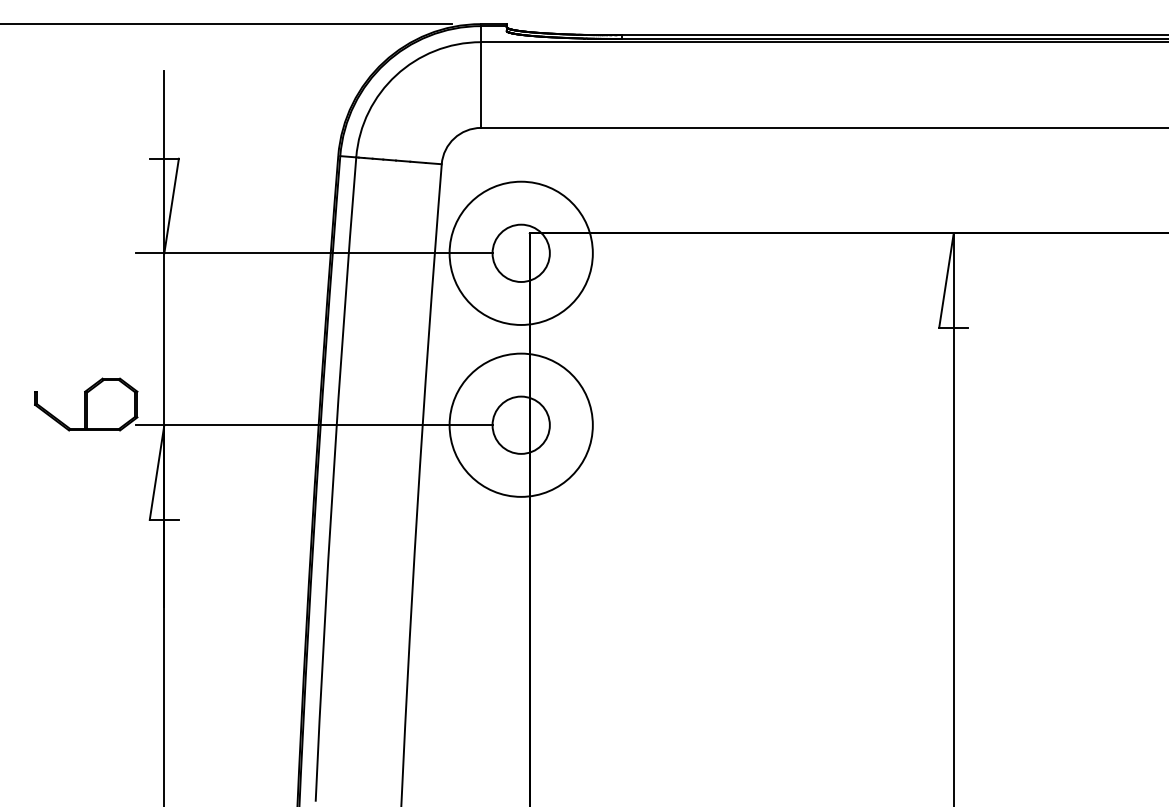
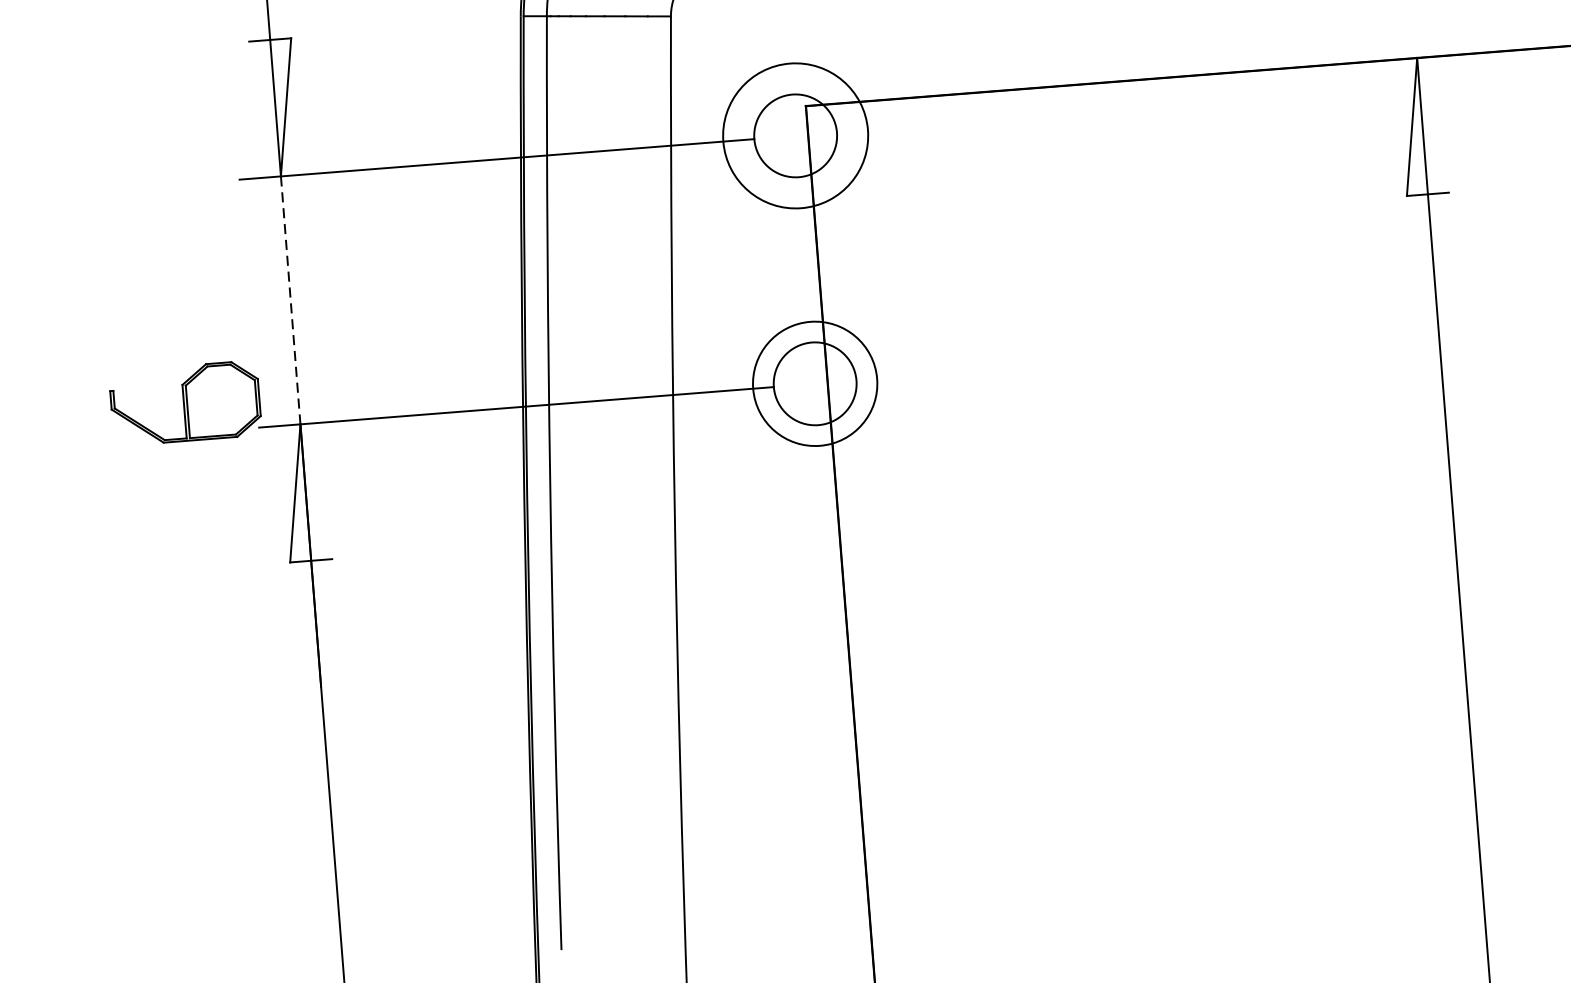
circle: (520, 252) -> (794, 134), size x0.7
line: (164, 339) -> (290, 300), solid -> dashed
circle: (520, 424) -> (814, 382), size x0.6

